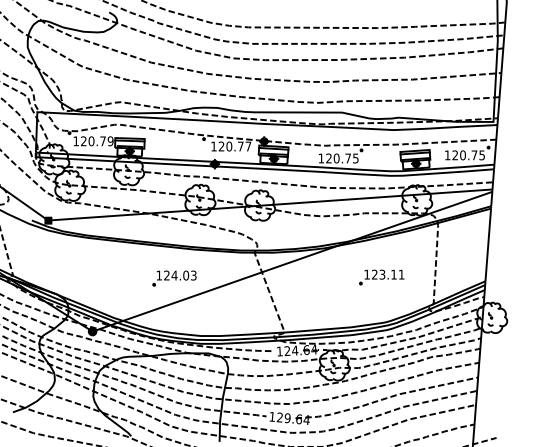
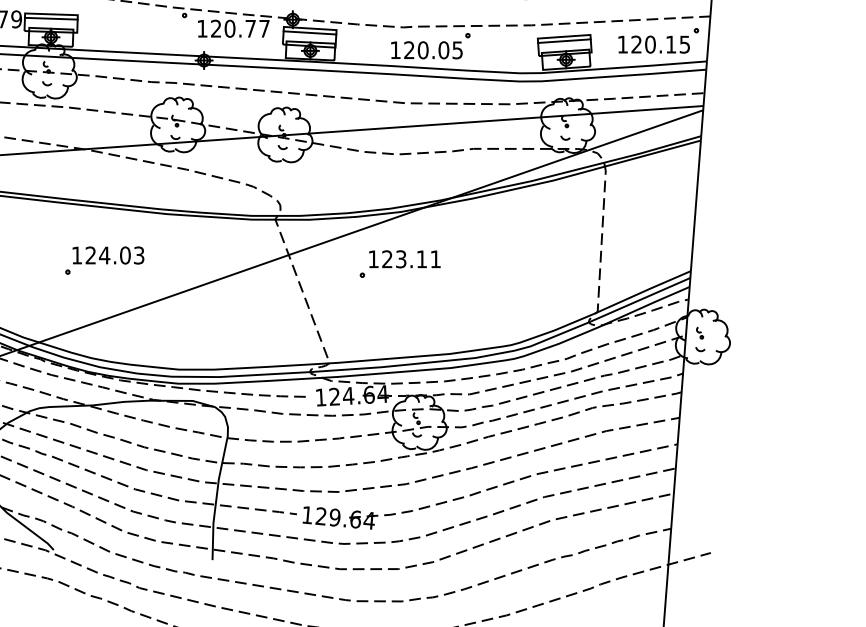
text: (474, 155) -> (671, 44), 120.75 -> 120.15
text: (348, 158) -> (444, 50), 120.75 -> 120.05
part: (381, 277) -> (399, 264), moved
part: (174, 278) -> (104, 260), moved

